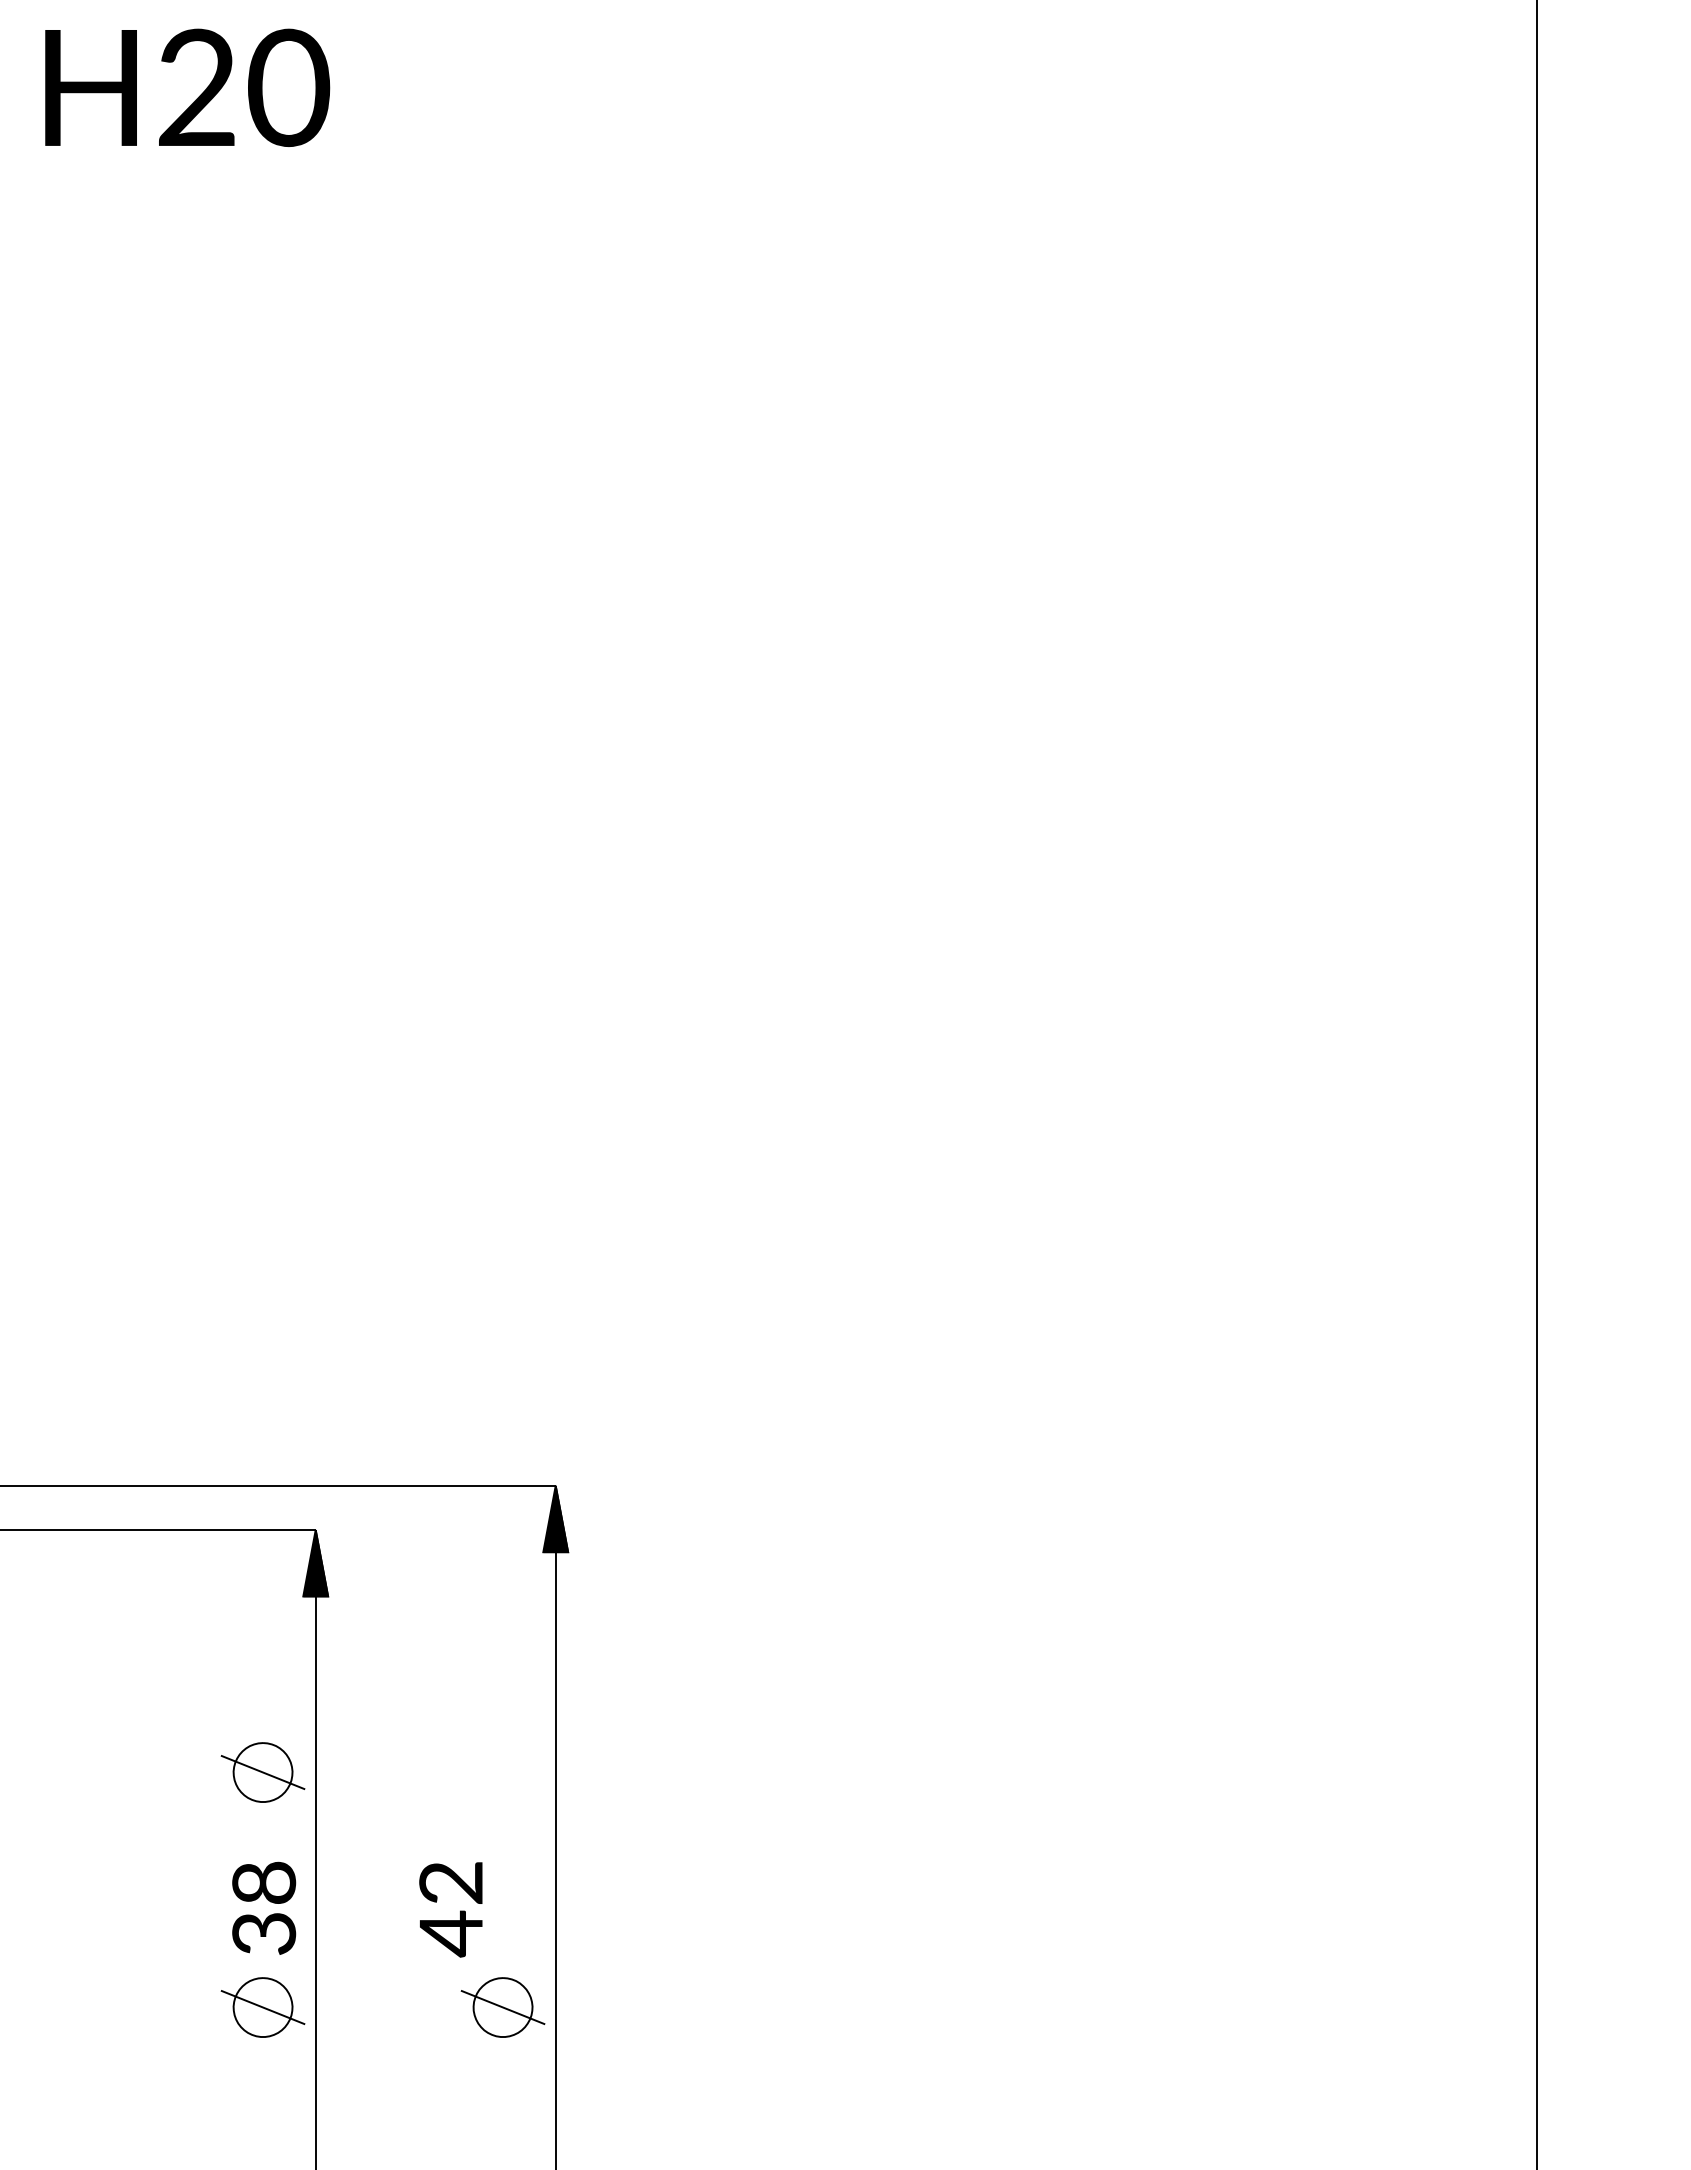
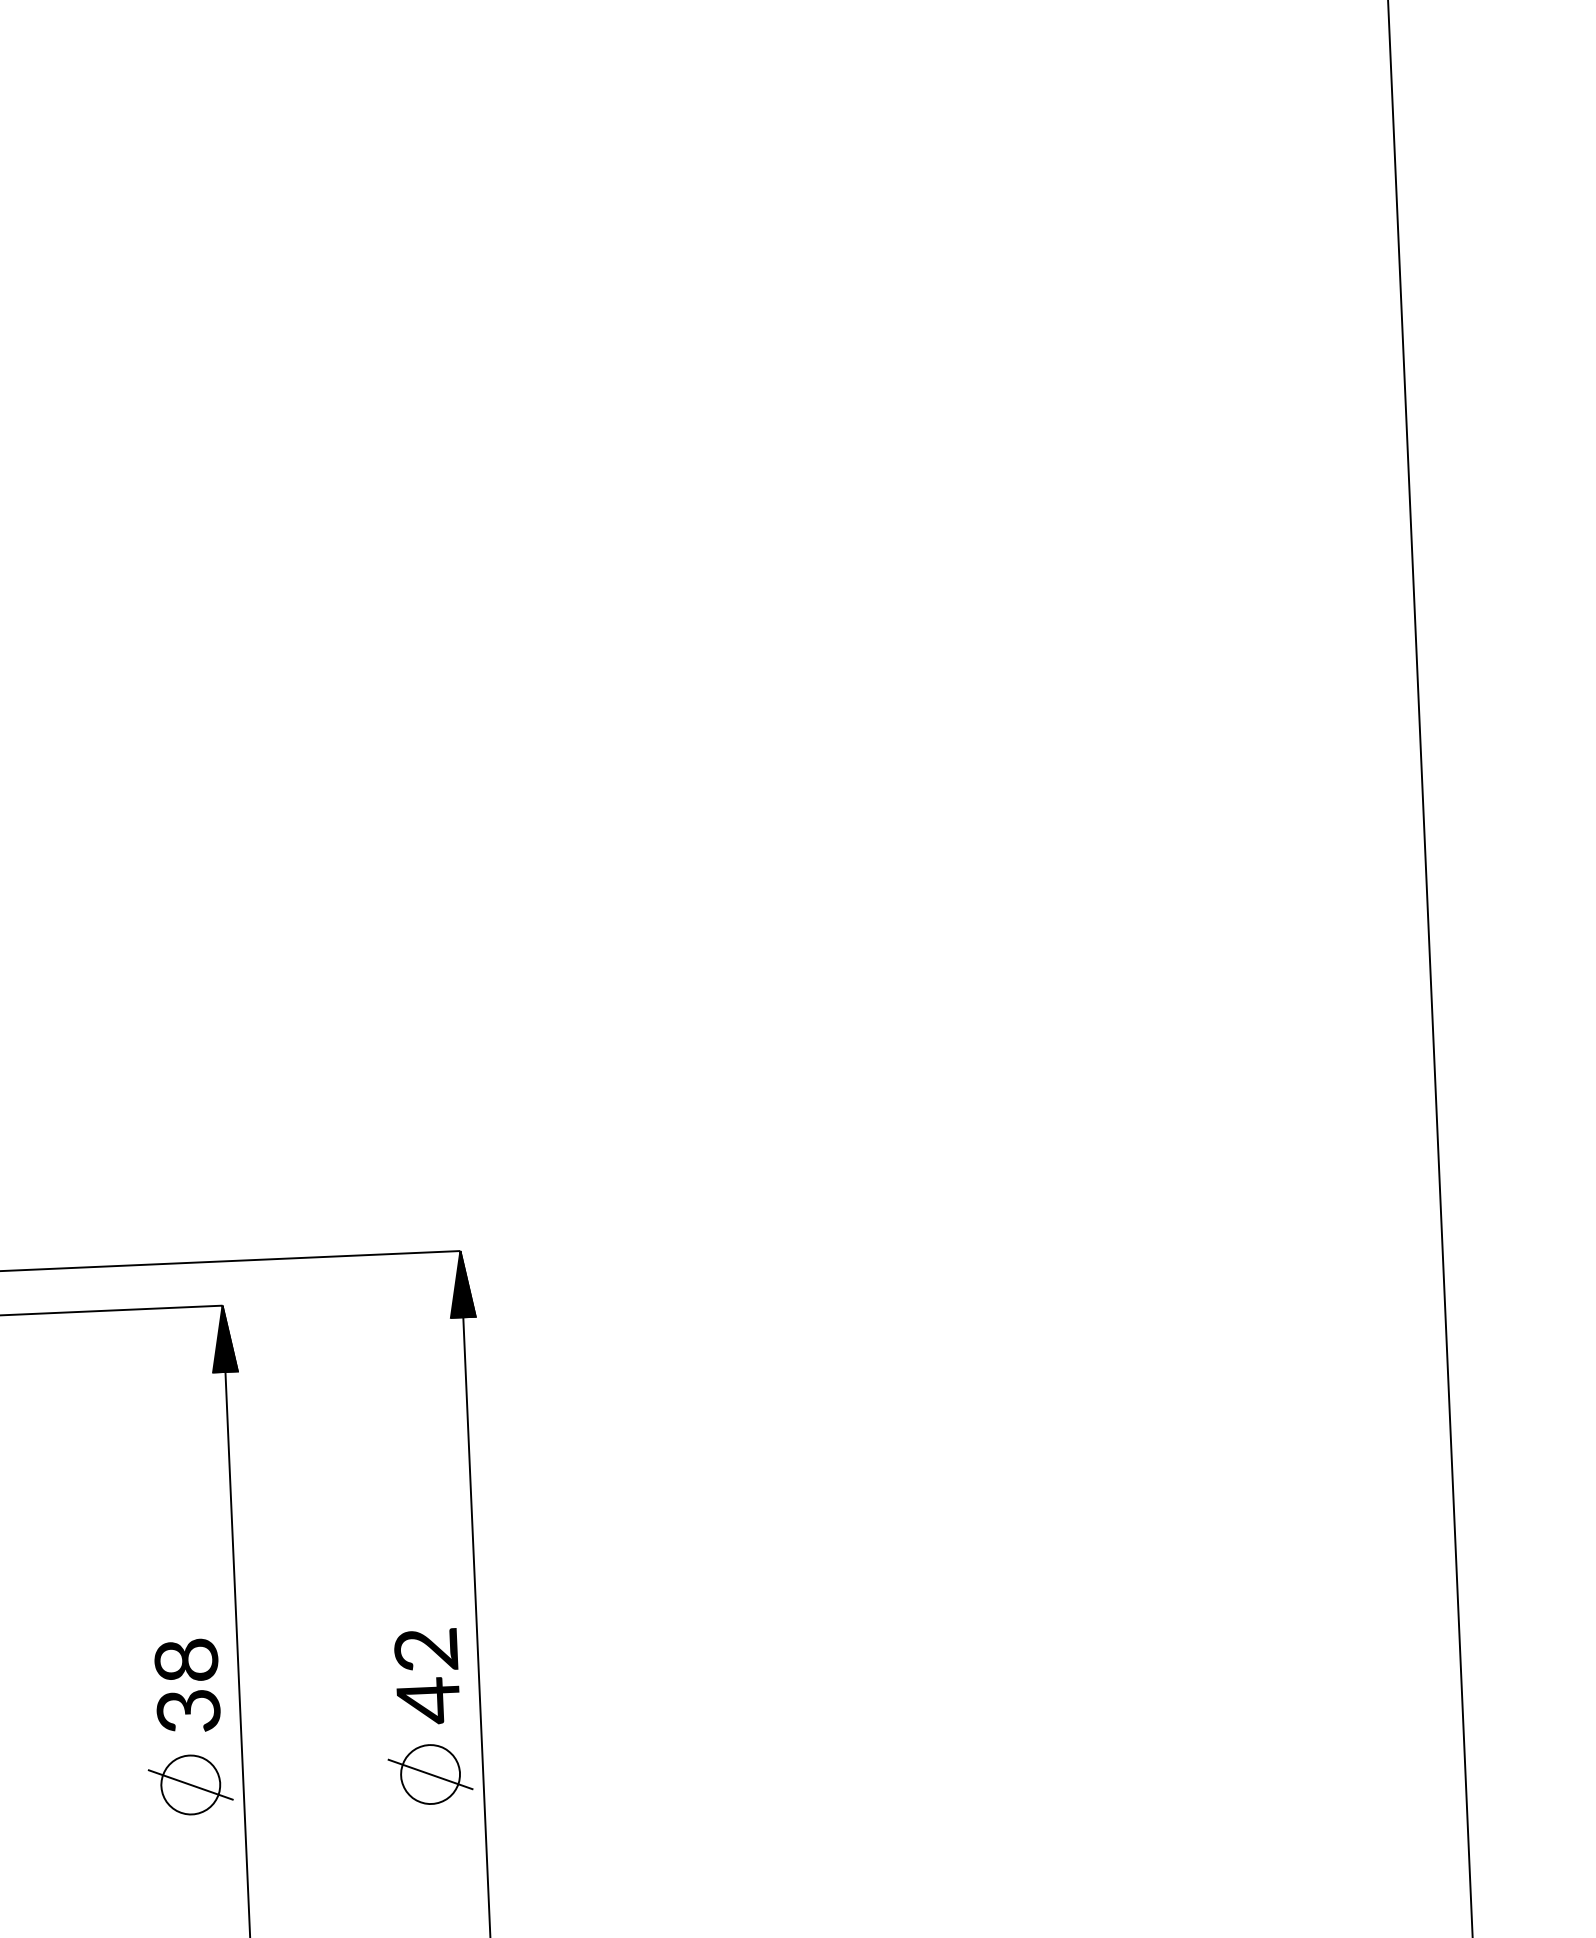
part: (262, 1772) -> (179, 1550), removed
text: (450, 1909) -> (426, 1676), moved

